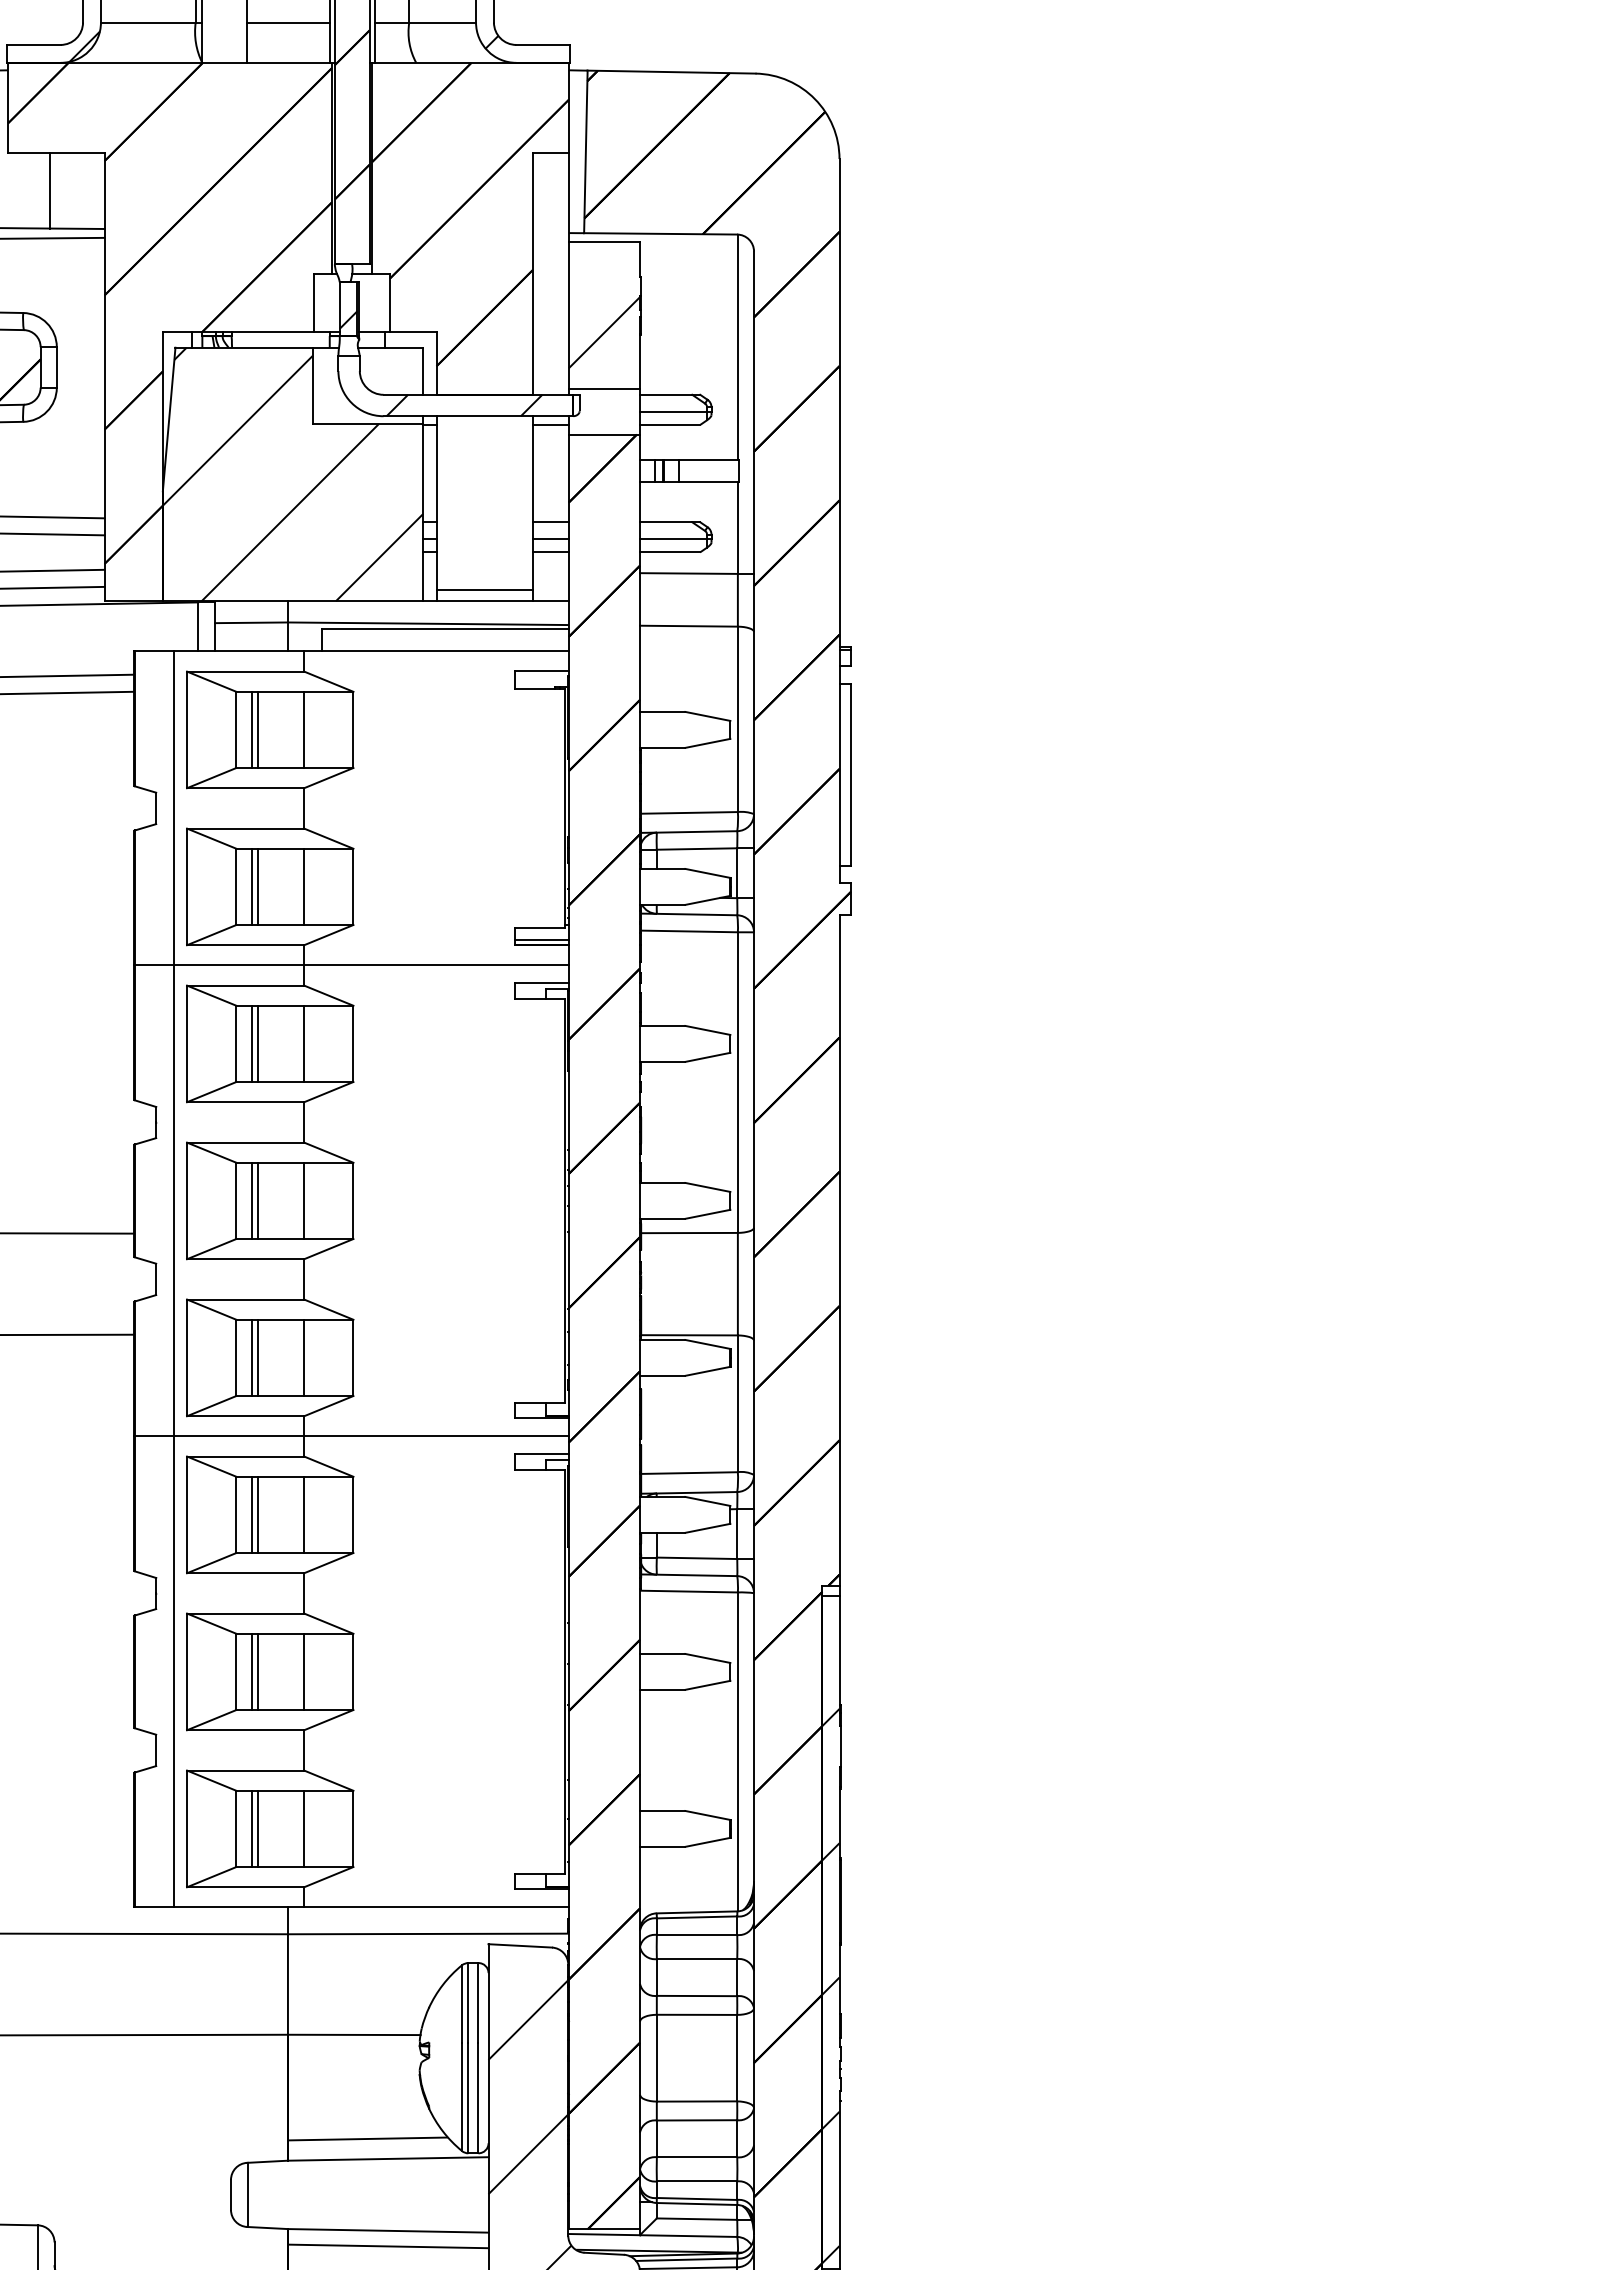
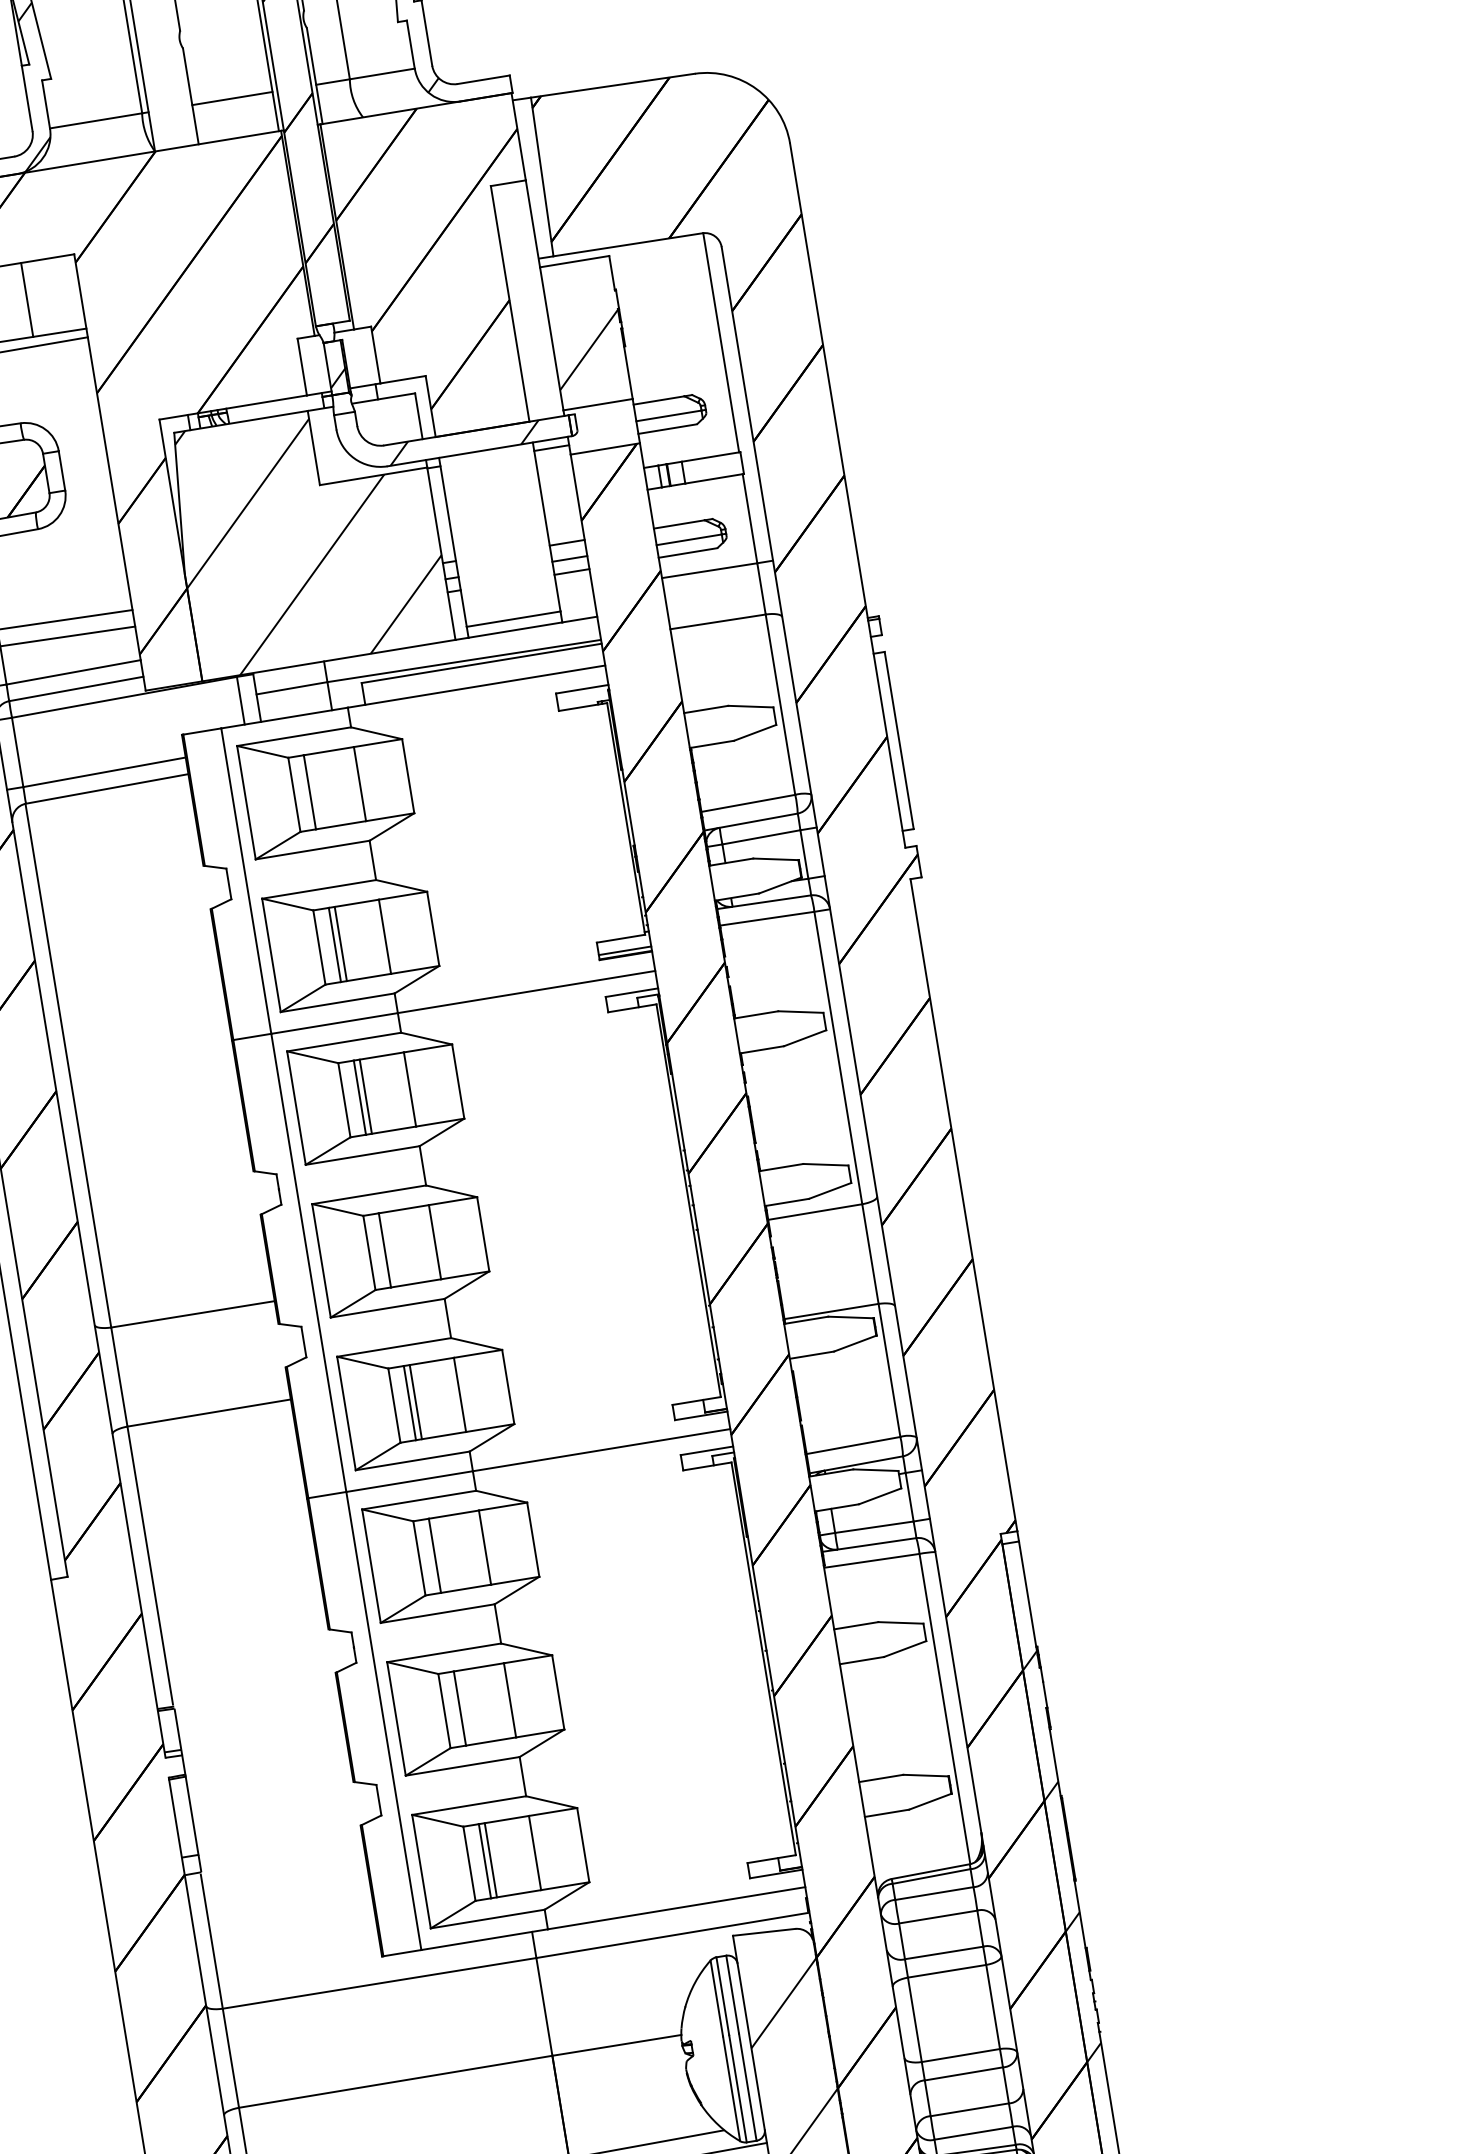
line: (258, 729) -> (315, 790), removed
line: (258, 1200) -> (390, 1249), removed
line: (258, 1514) -> (440, 1554), removed
line: (258, 1671) -> (465, 1707), removed

